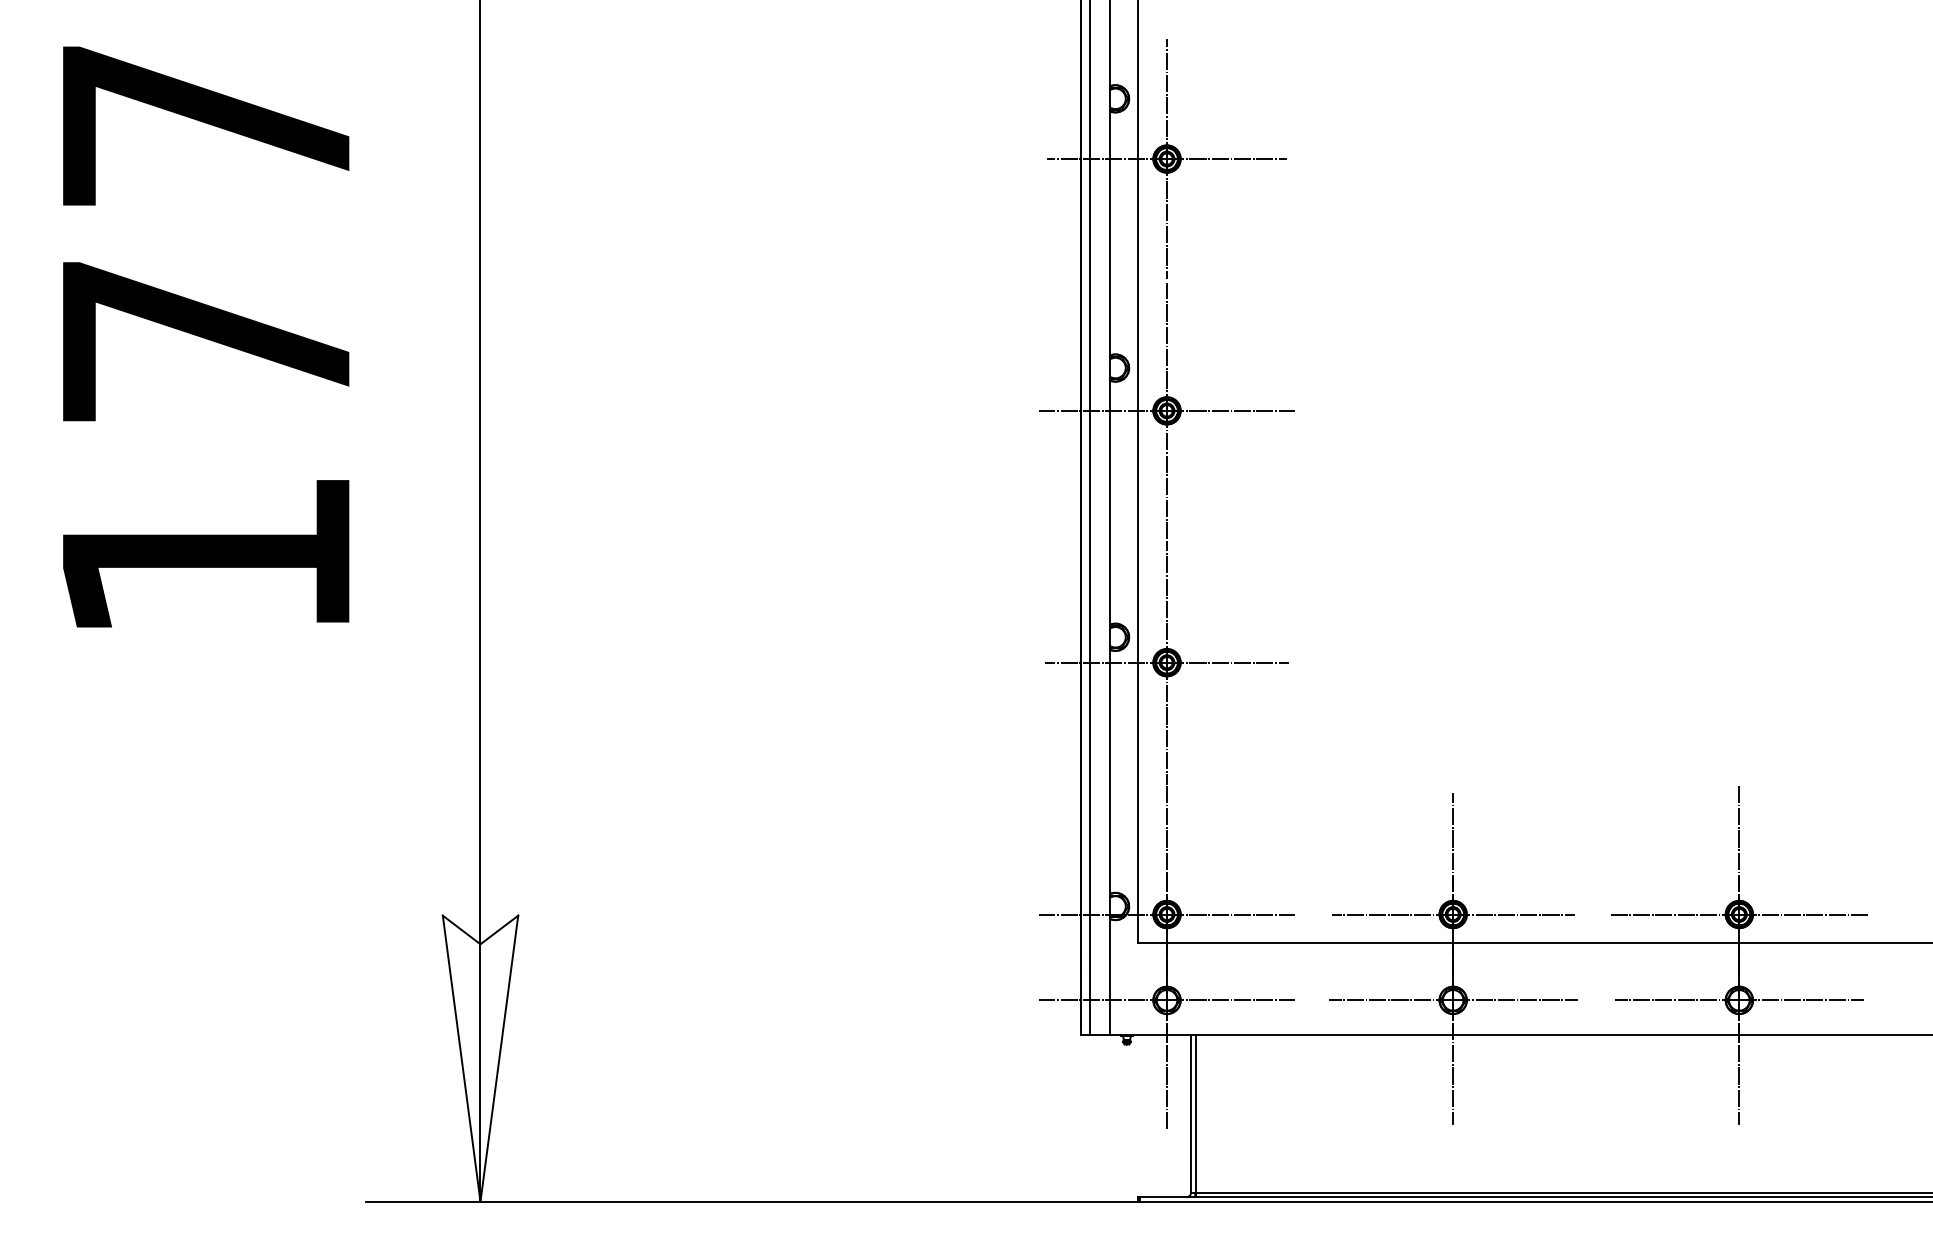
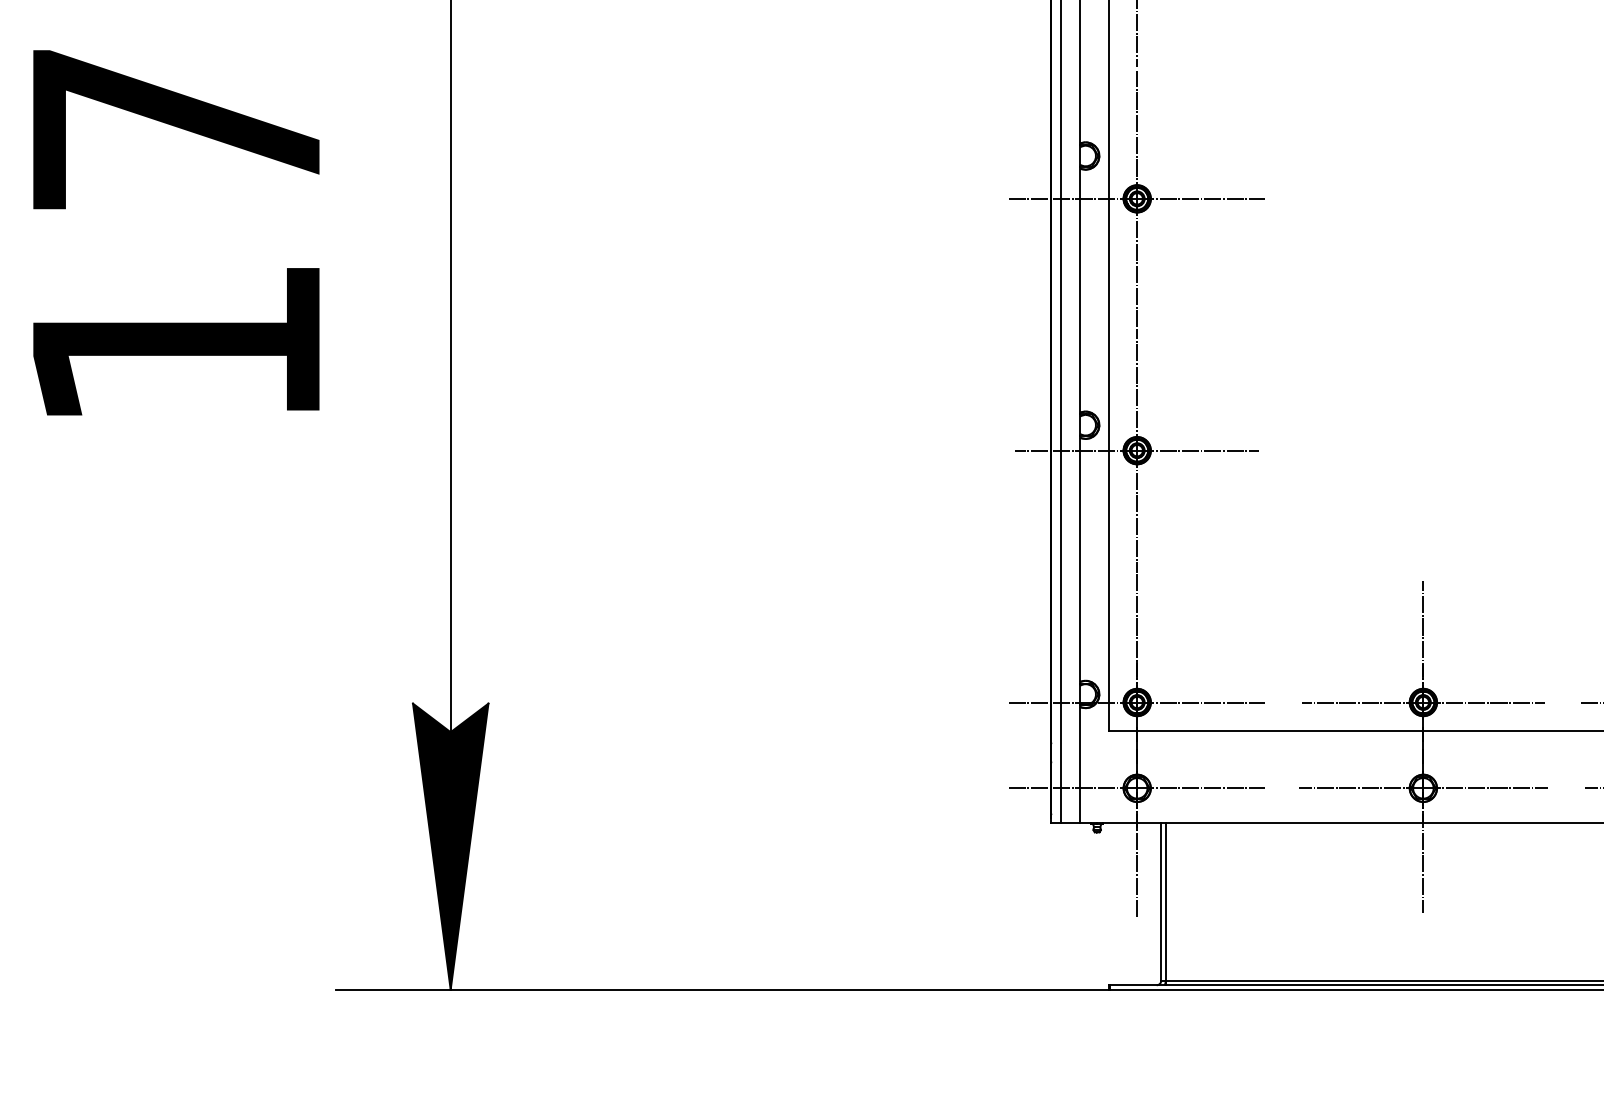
fill: (480, 1058) -> (450, 846), added

